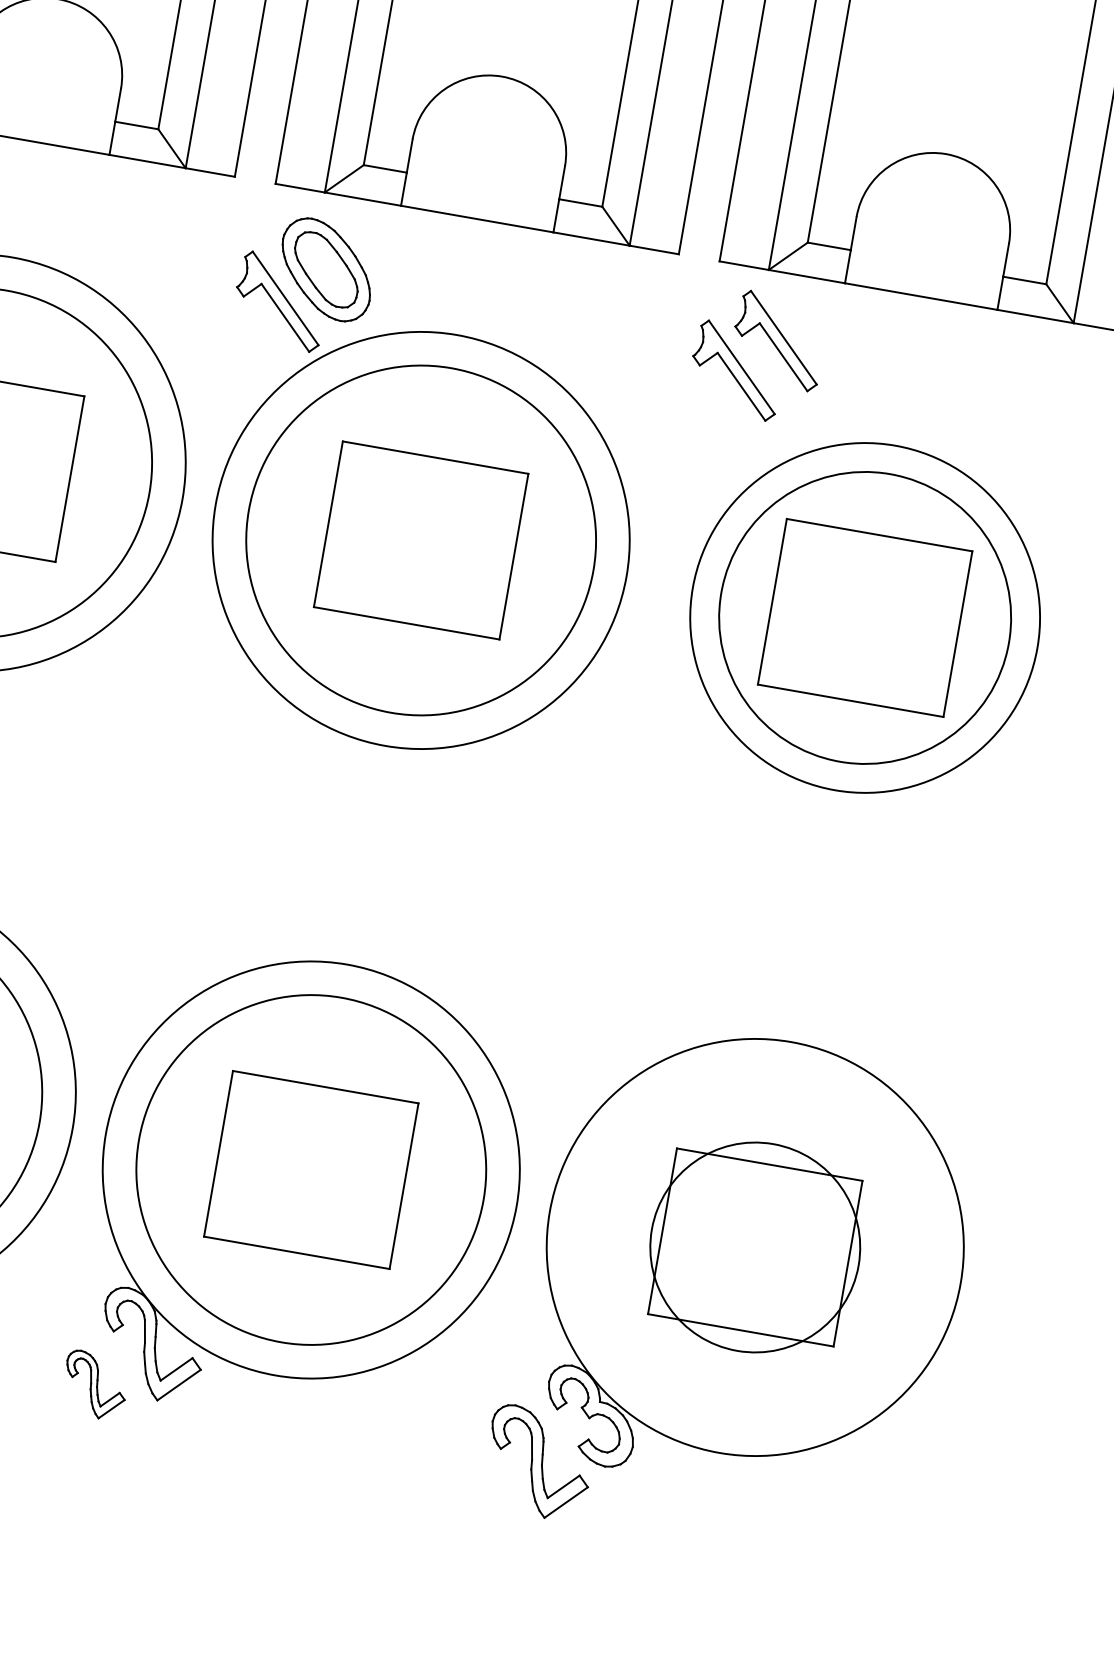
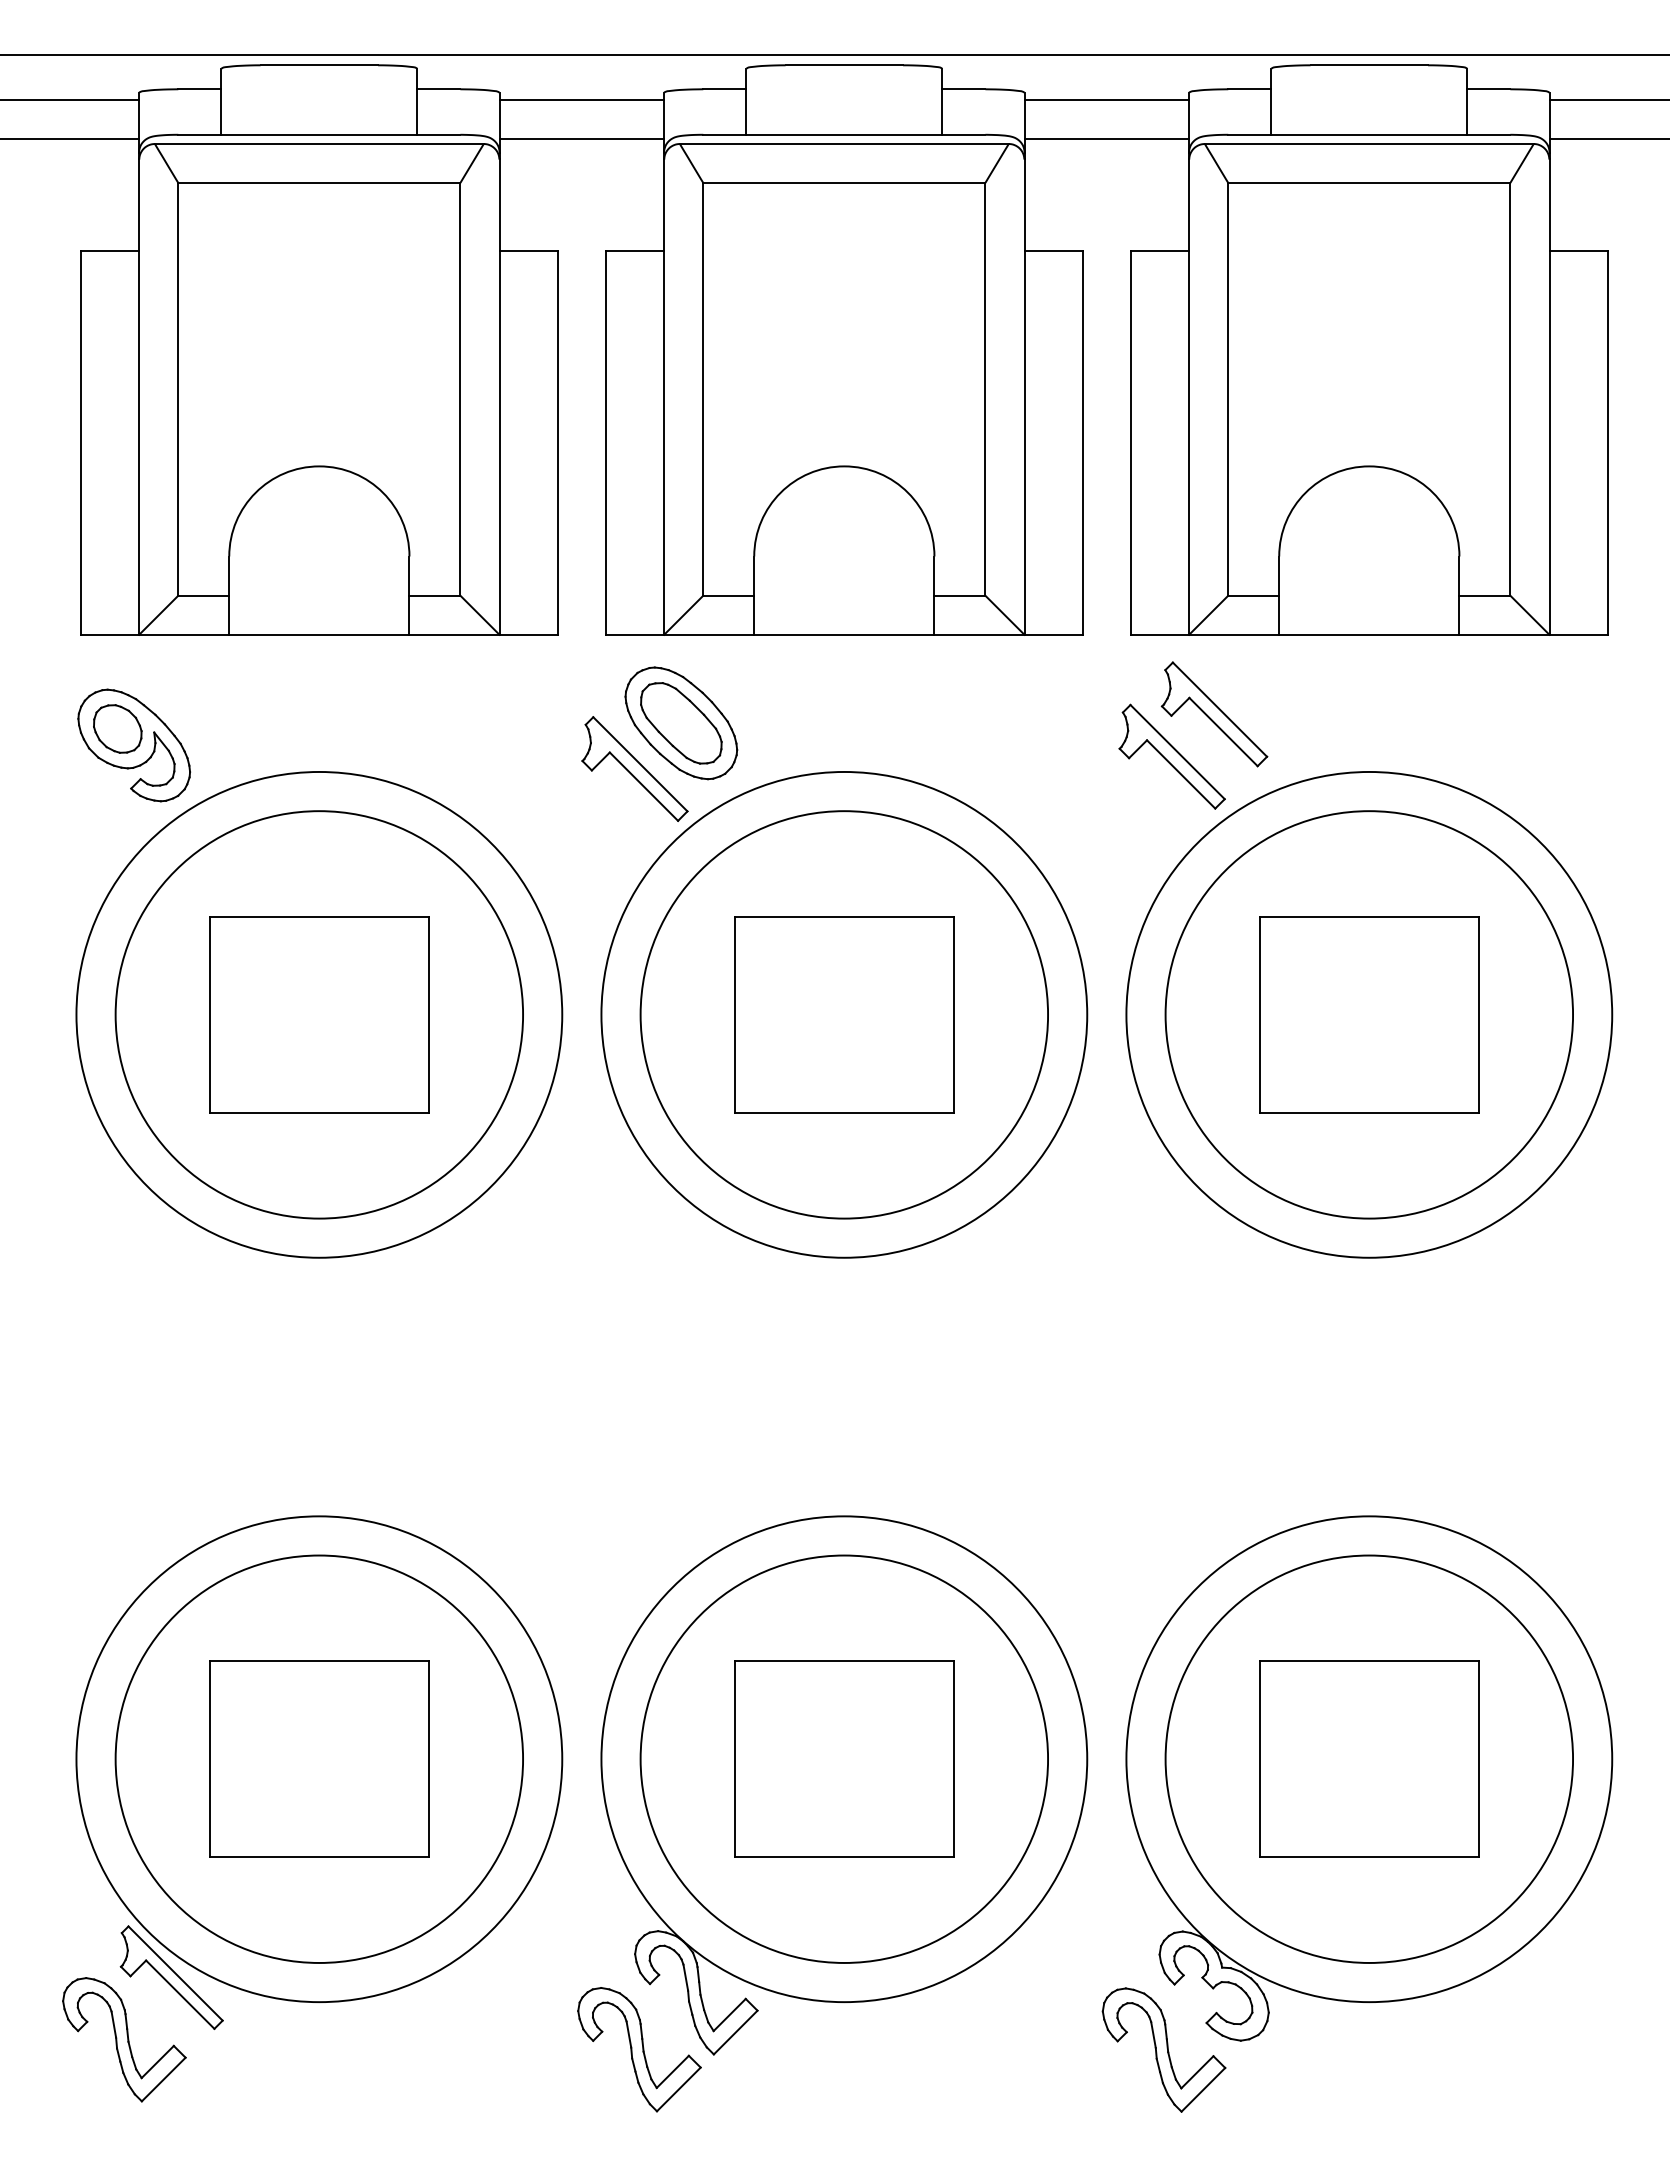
circle: (865, 617) -> (1369, 1014), size x1.43
circle: (755, 1246) -> (1369, 1758), size x1.67
part: (95, 1385) -> (639, 2049), size x1.67

